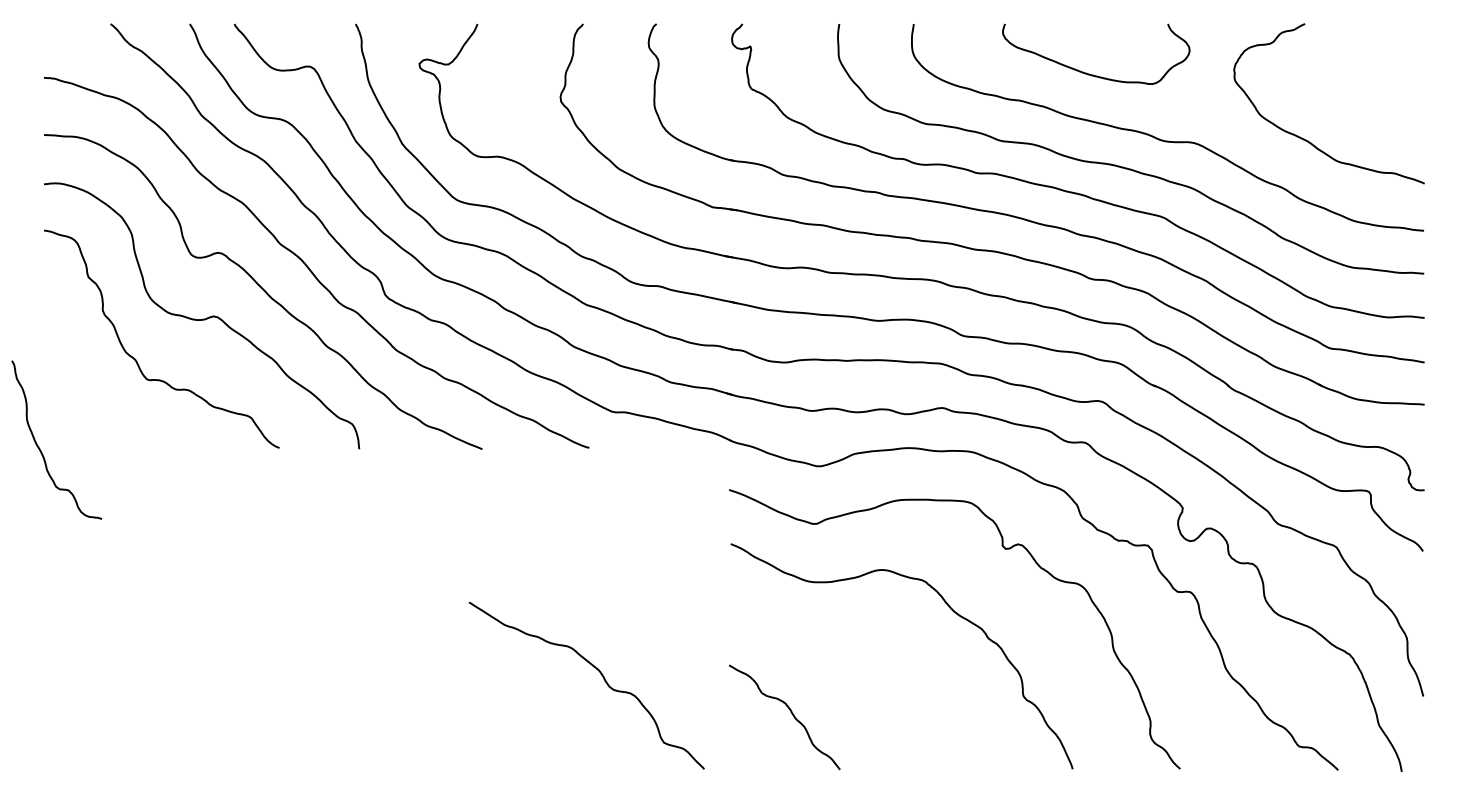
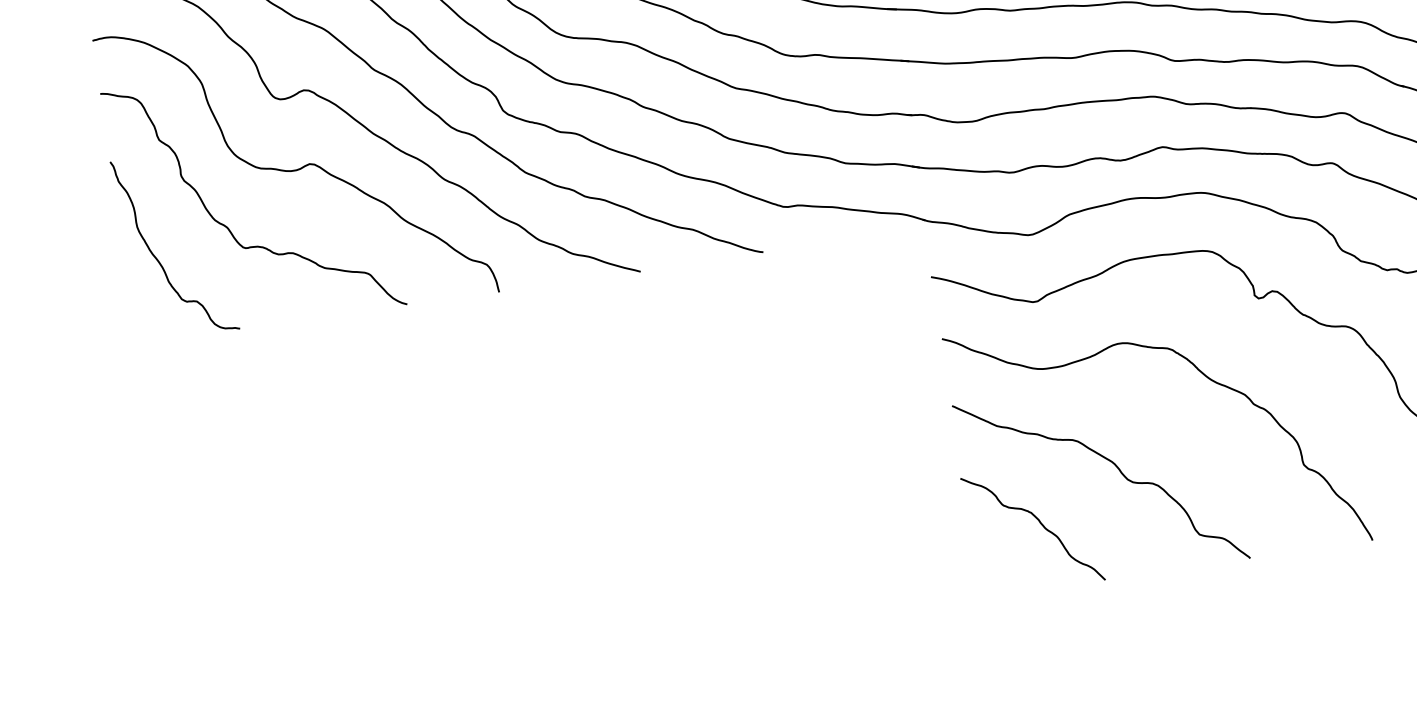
curve: (40, 448) -> (157, 258), moved
curve: (600, 674) -> (1115, 466), moved

